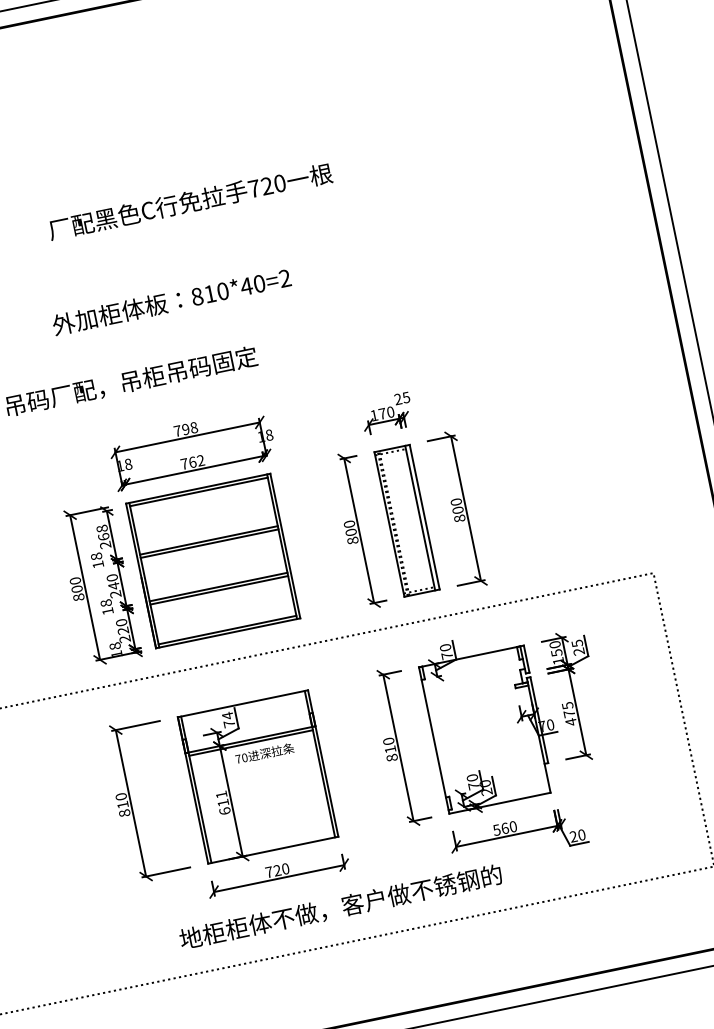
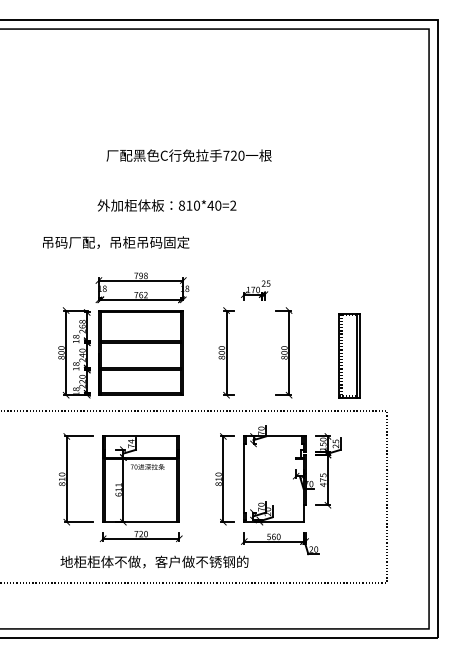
text: (189, 201) -> (188, 155), moved
text: (170, 301) -> (166, 205), moved
part: (406, 520) -> (349, 355), moved
text: (340, 906) -> (154, 561), moved

